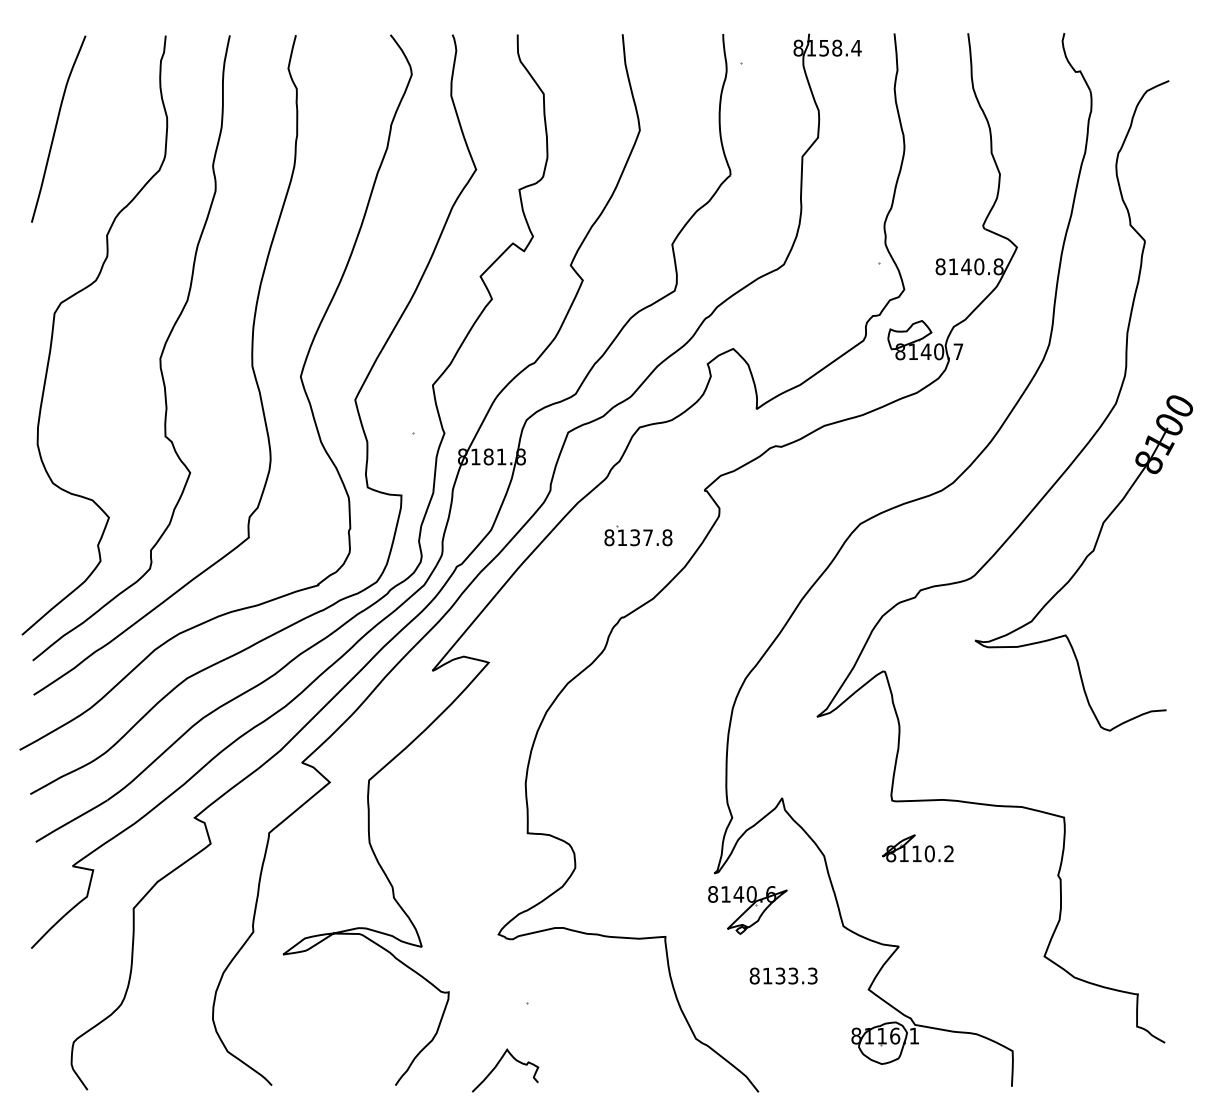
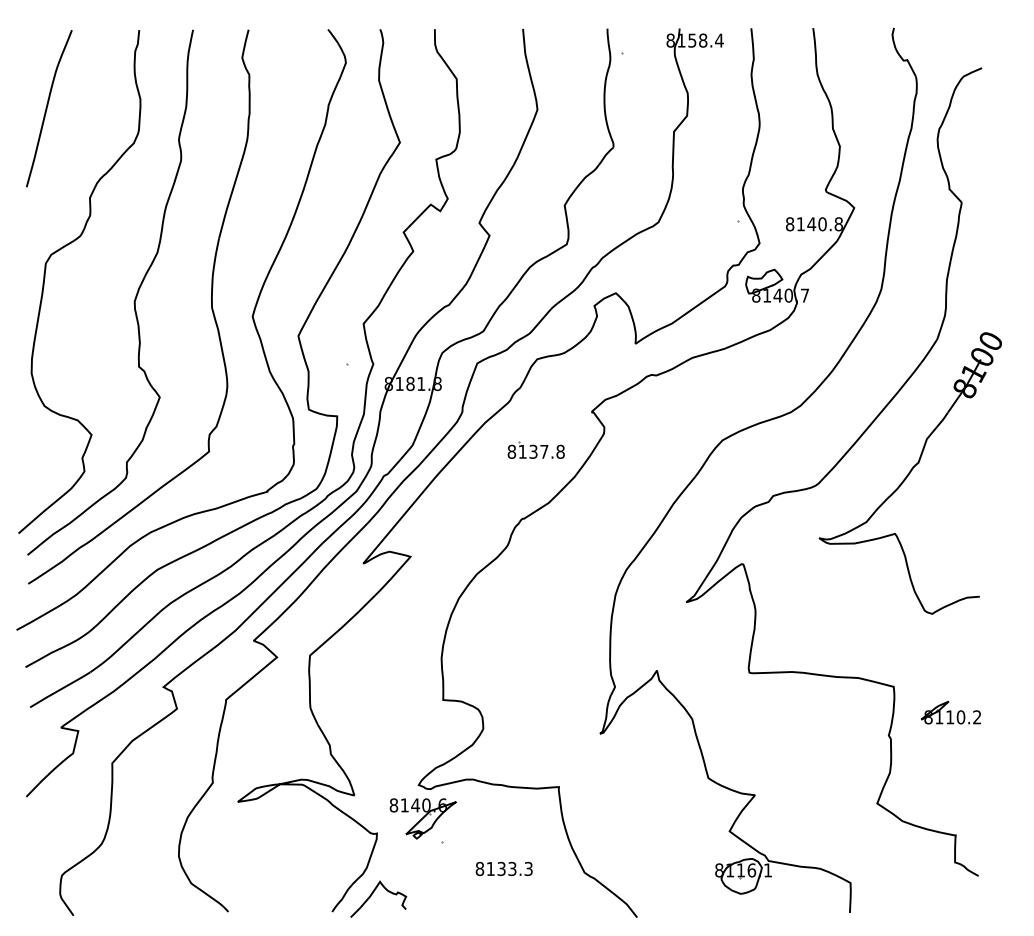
part: (917, 848) -> (950, 712), moved
part: (747, 910) -> (422, 818), moved
text: (782, 975) -> (503, 868), moved
curve: (499, 1063) -> (373, 893), moved

